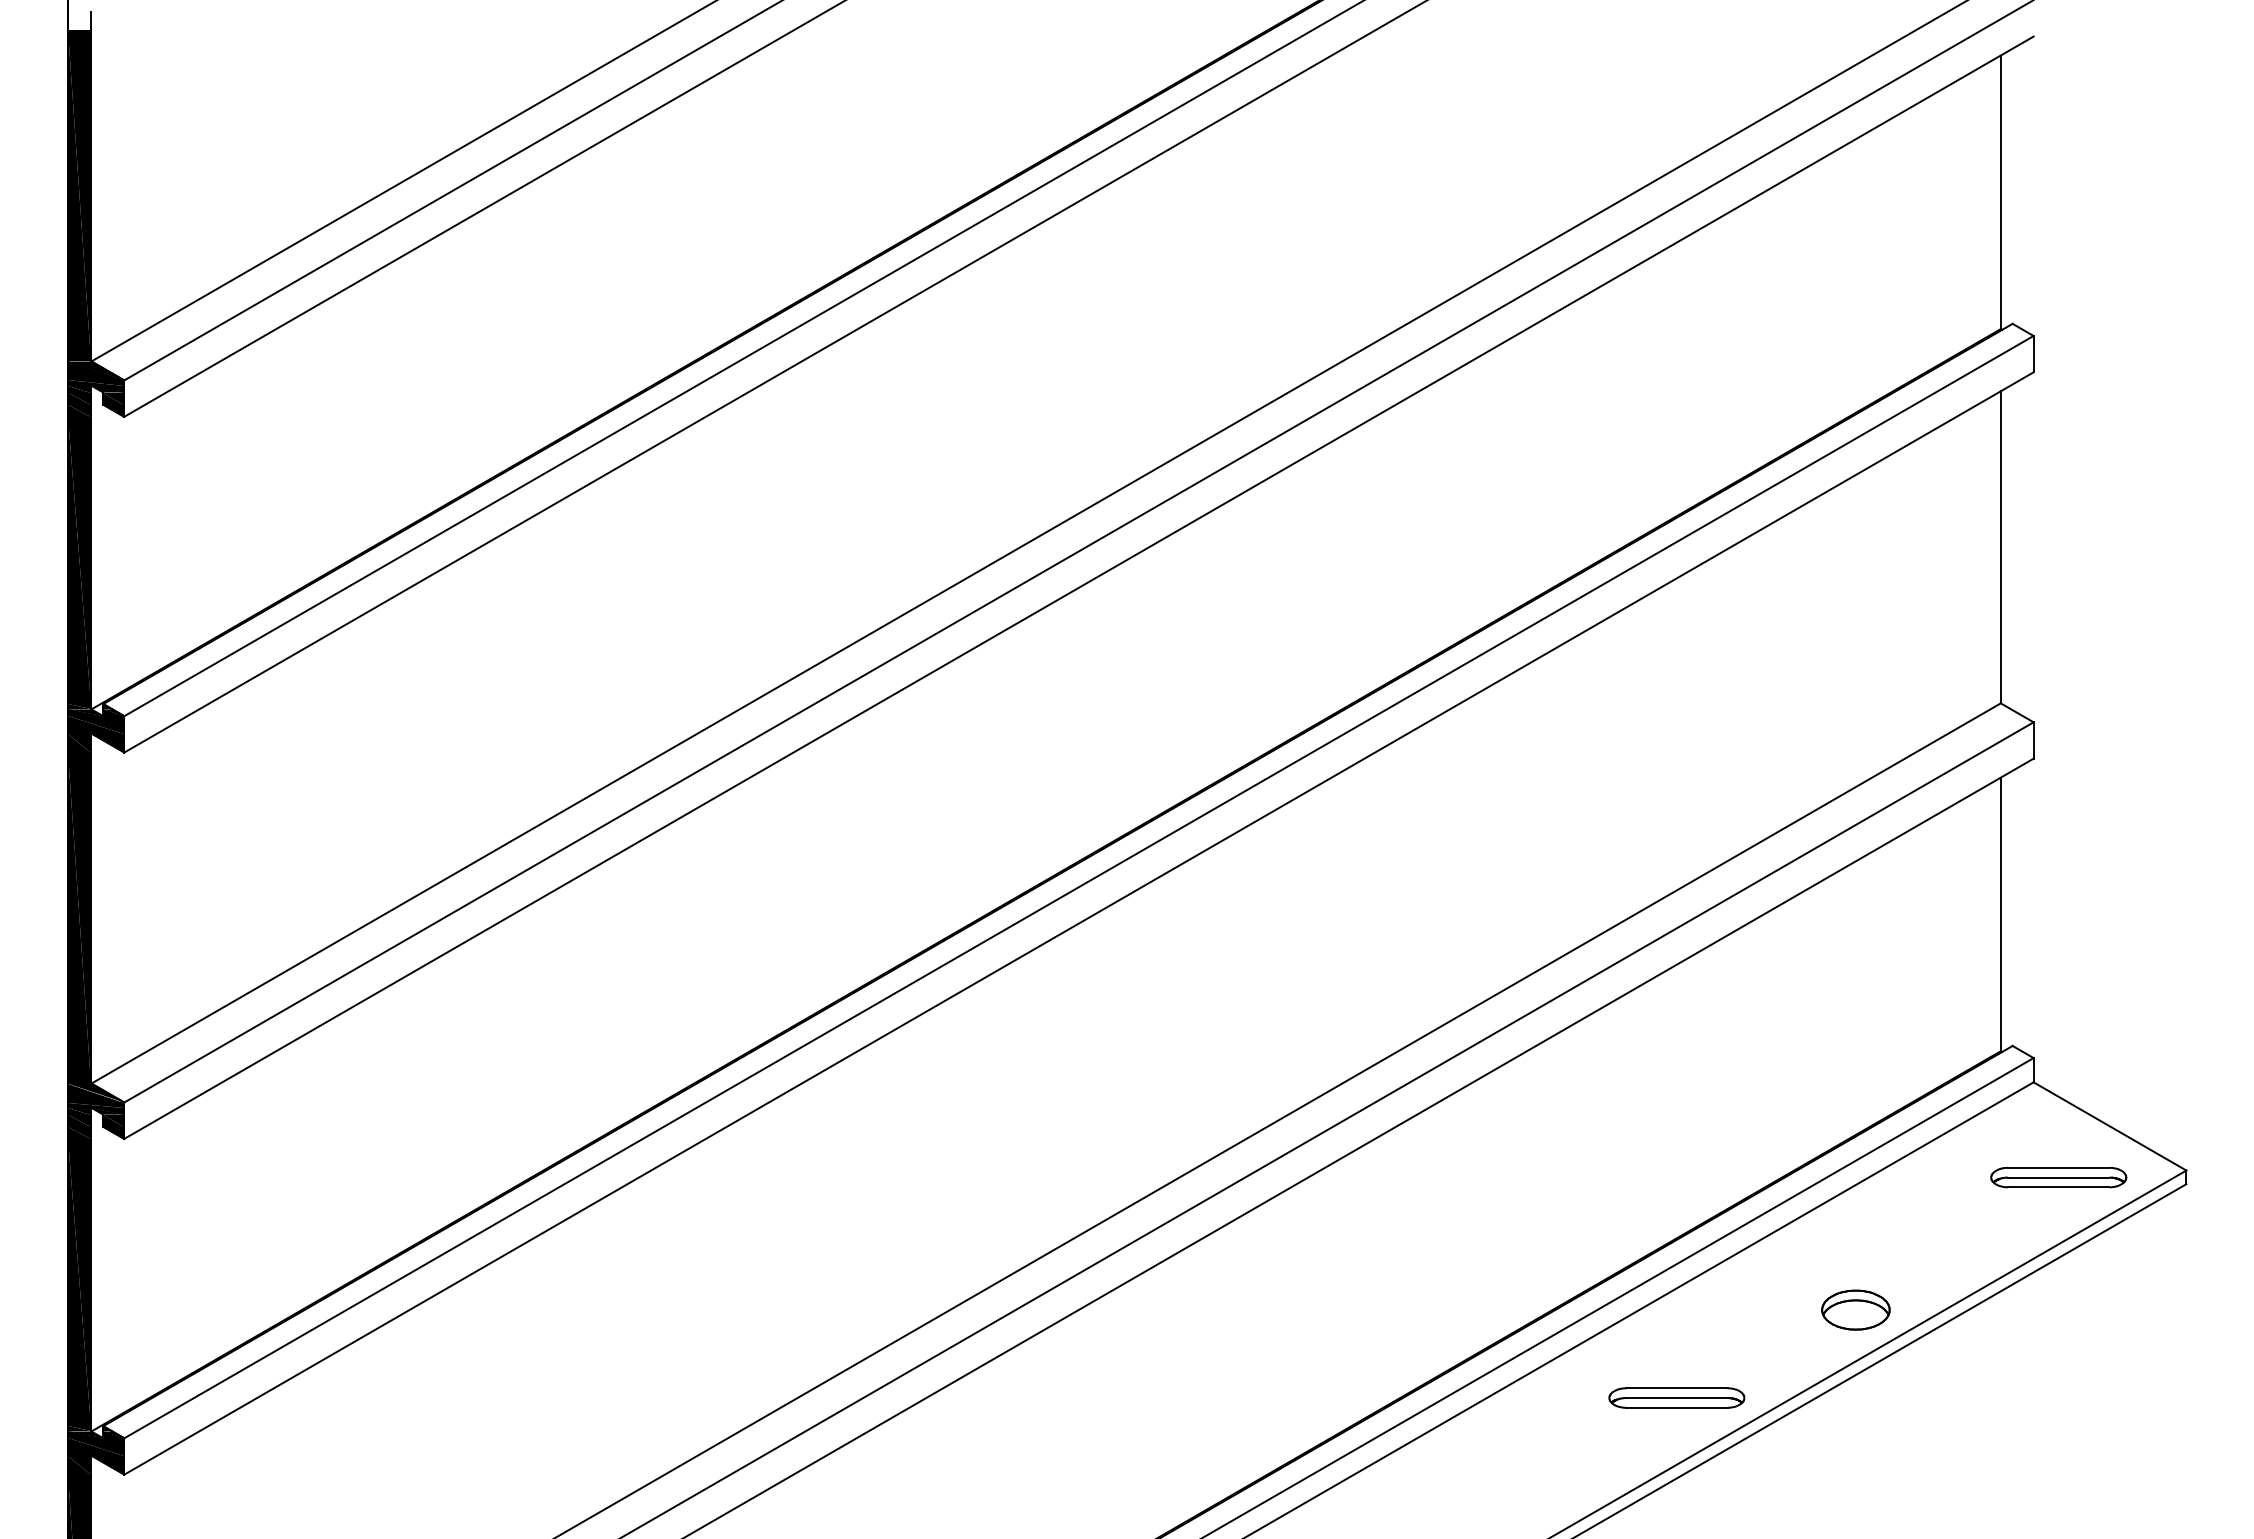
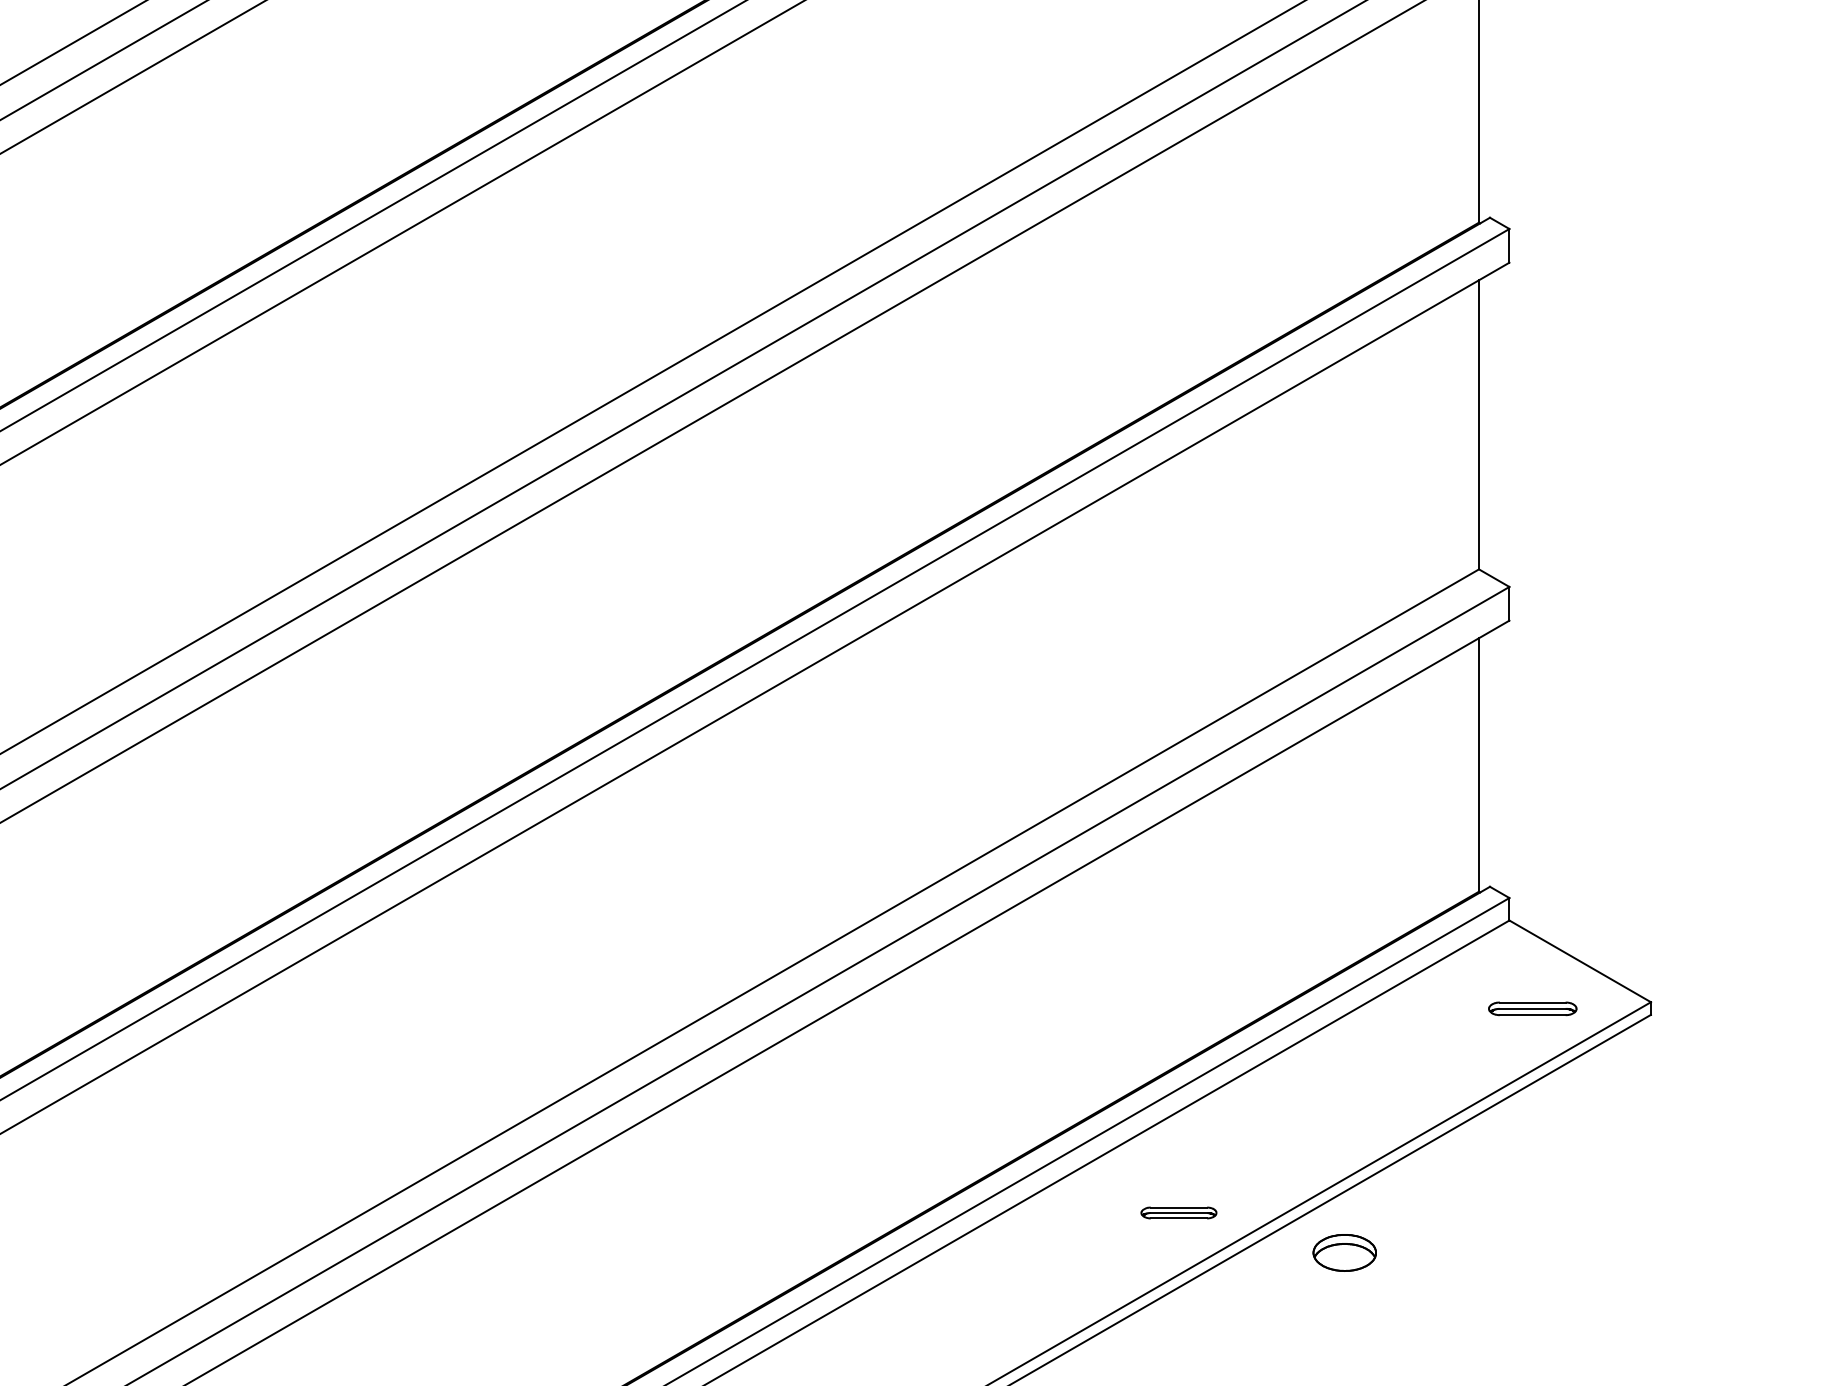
part: (2058, 1177) -> (1532, 1008), size x0.7
part: (1855, 1309) -> (1344, 1252), moved
part: (1676, 1397) -> (1178, 1212), size x0.6

